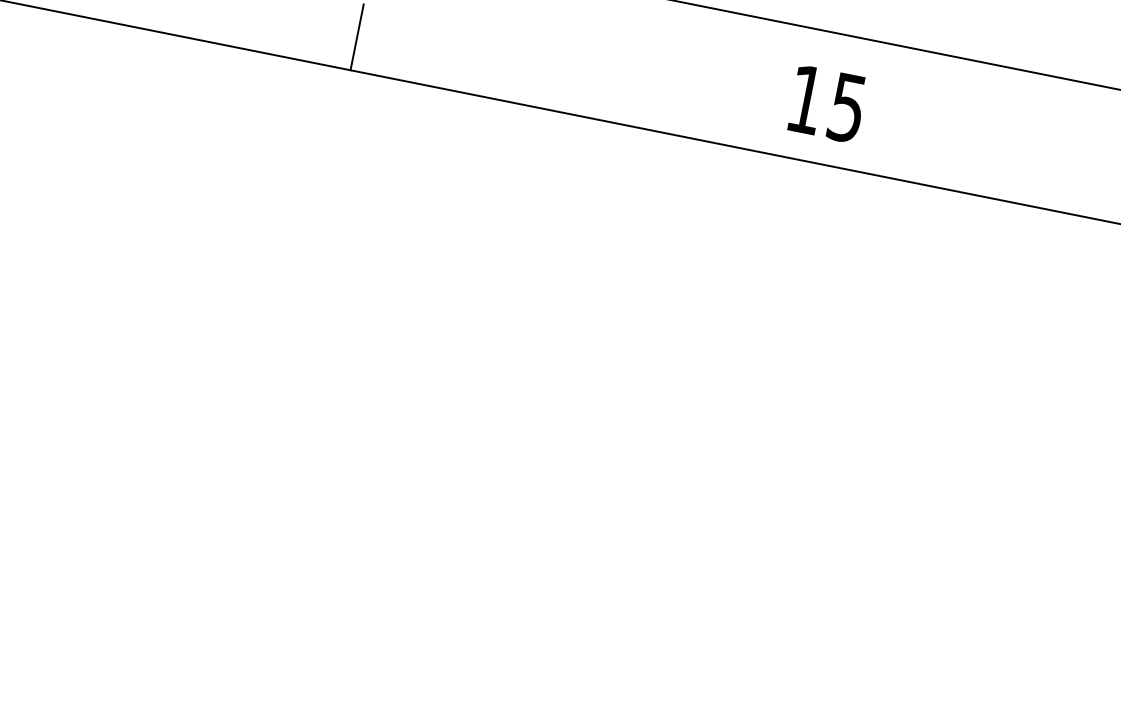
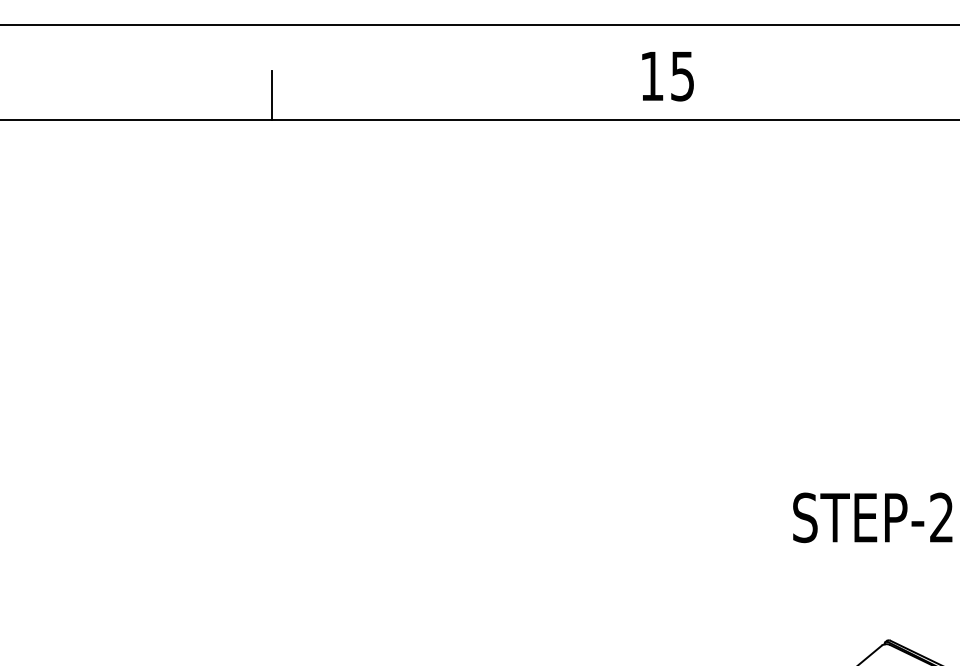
text: (826, 104) -> (667, 76), moved

